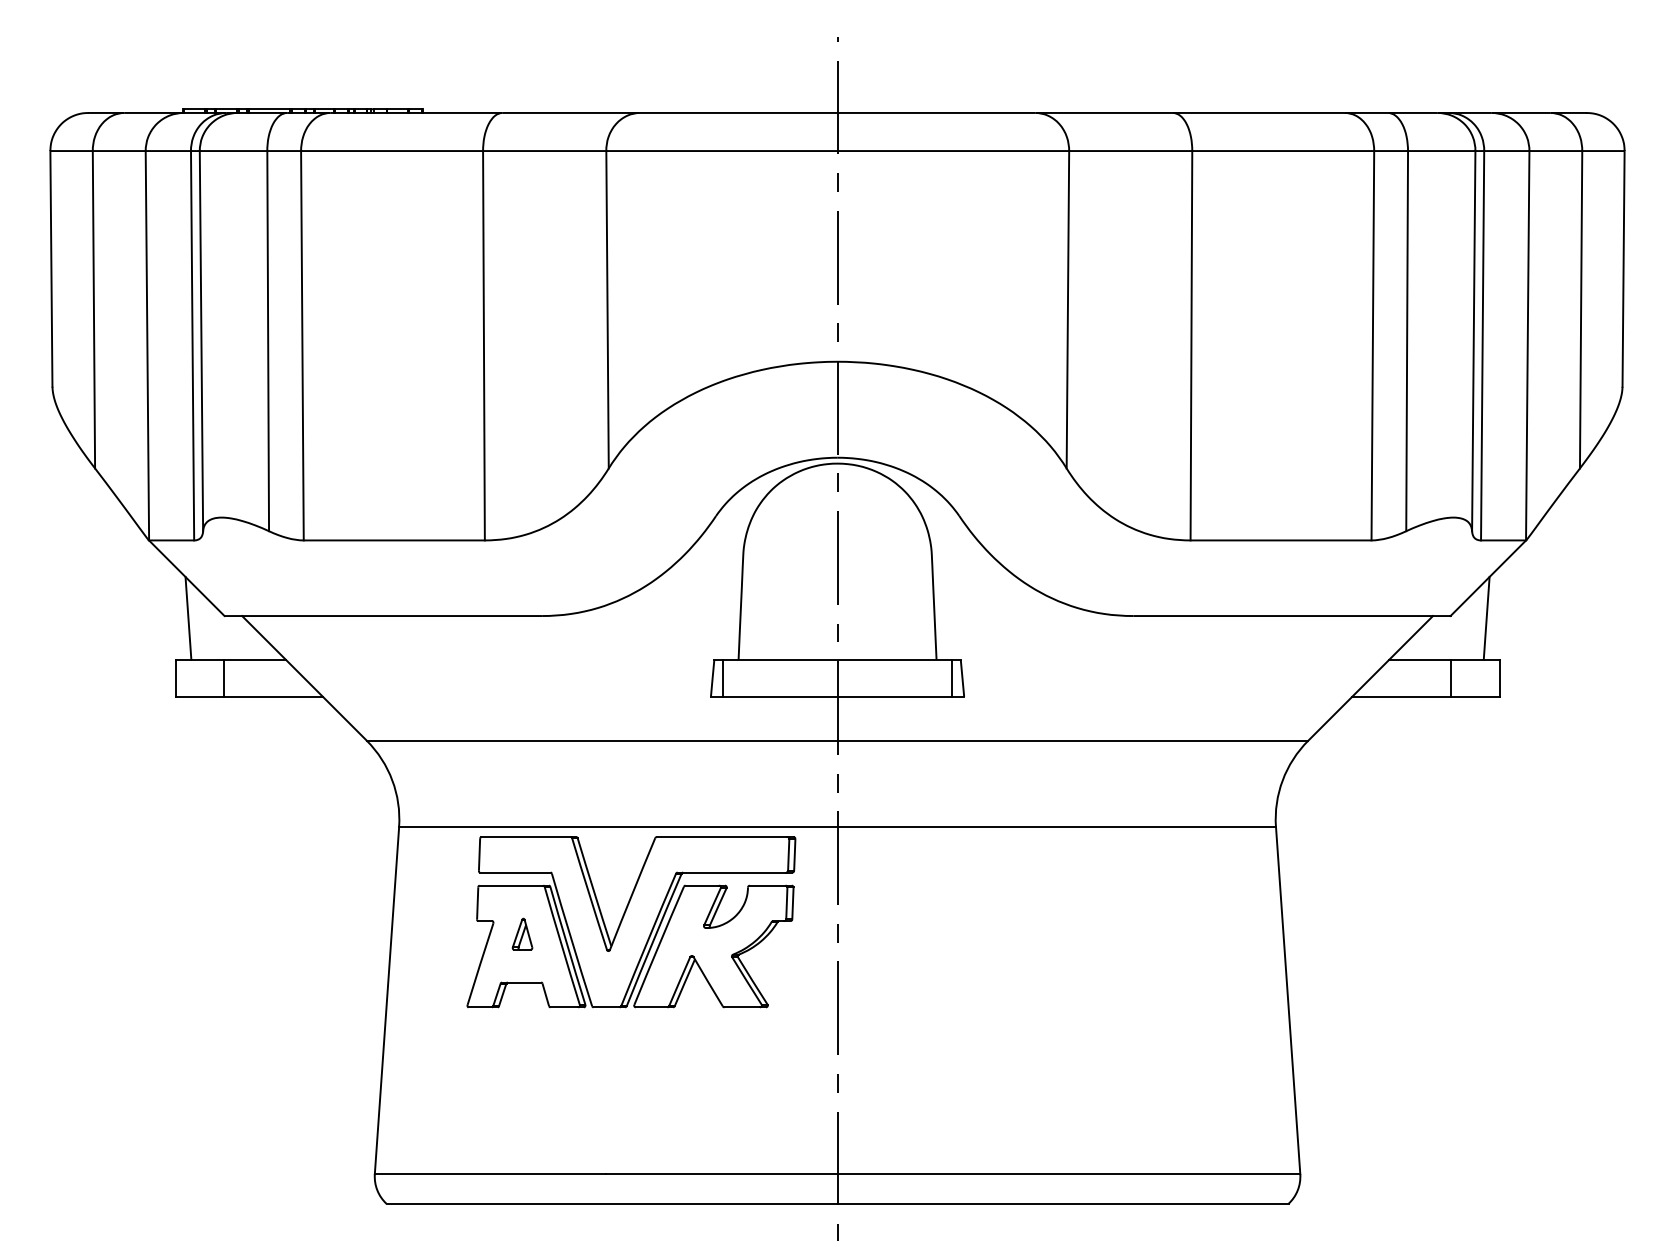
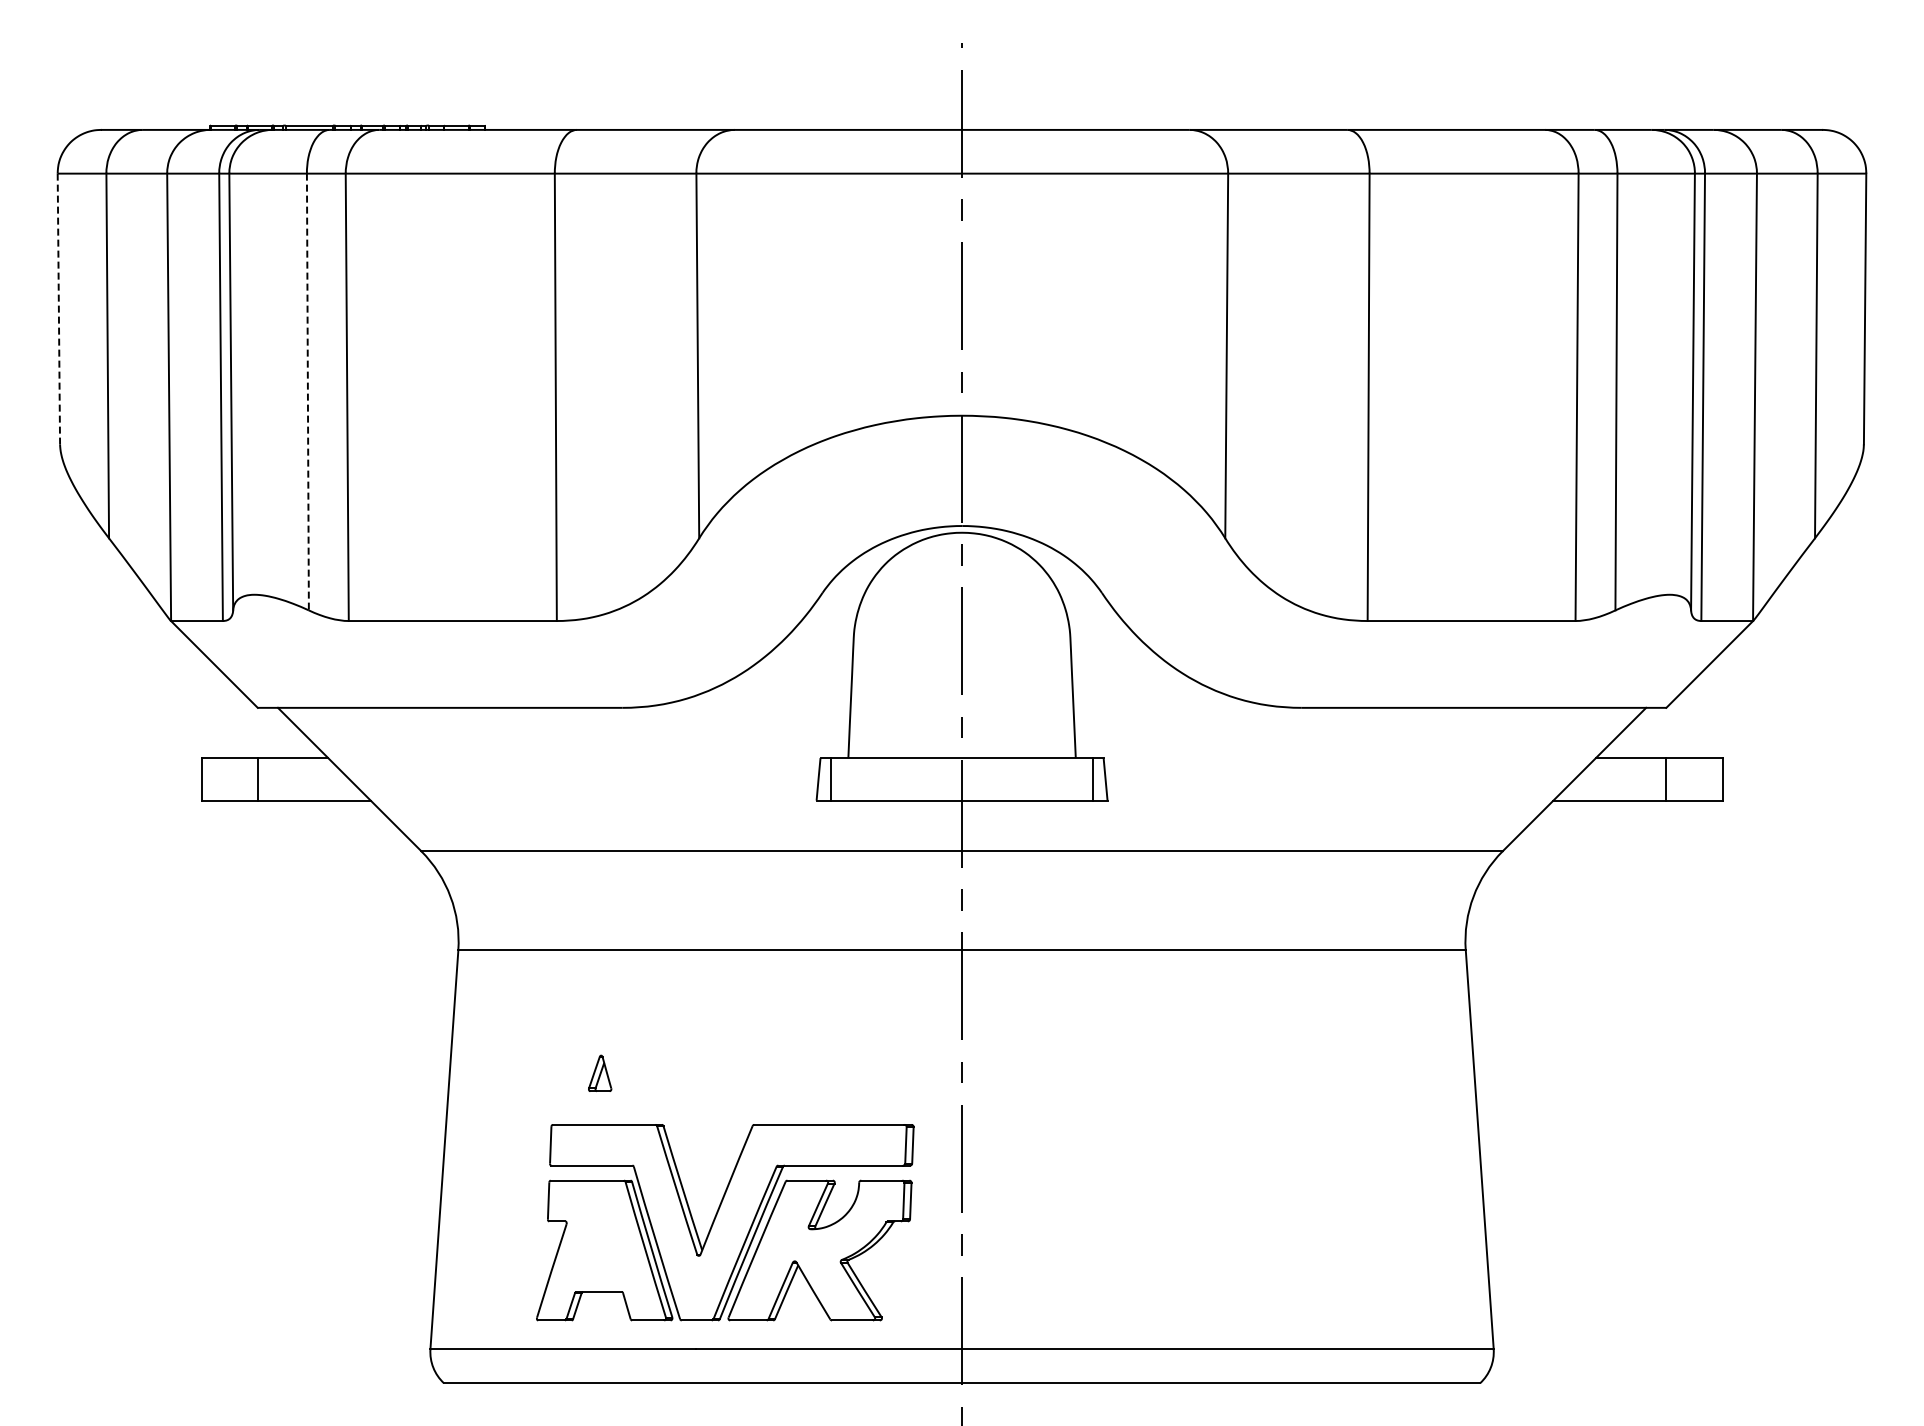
line: (51, 269) -> (58, 309), solid -> dashed
line: (267, 341) -> (307, 392), solid -> dashed
line: (187, 618) -> (215, 710), removed
line: (1486, 618) -> (1707, 710), removed
part: (631, 922) -> (725, 1222), moved

